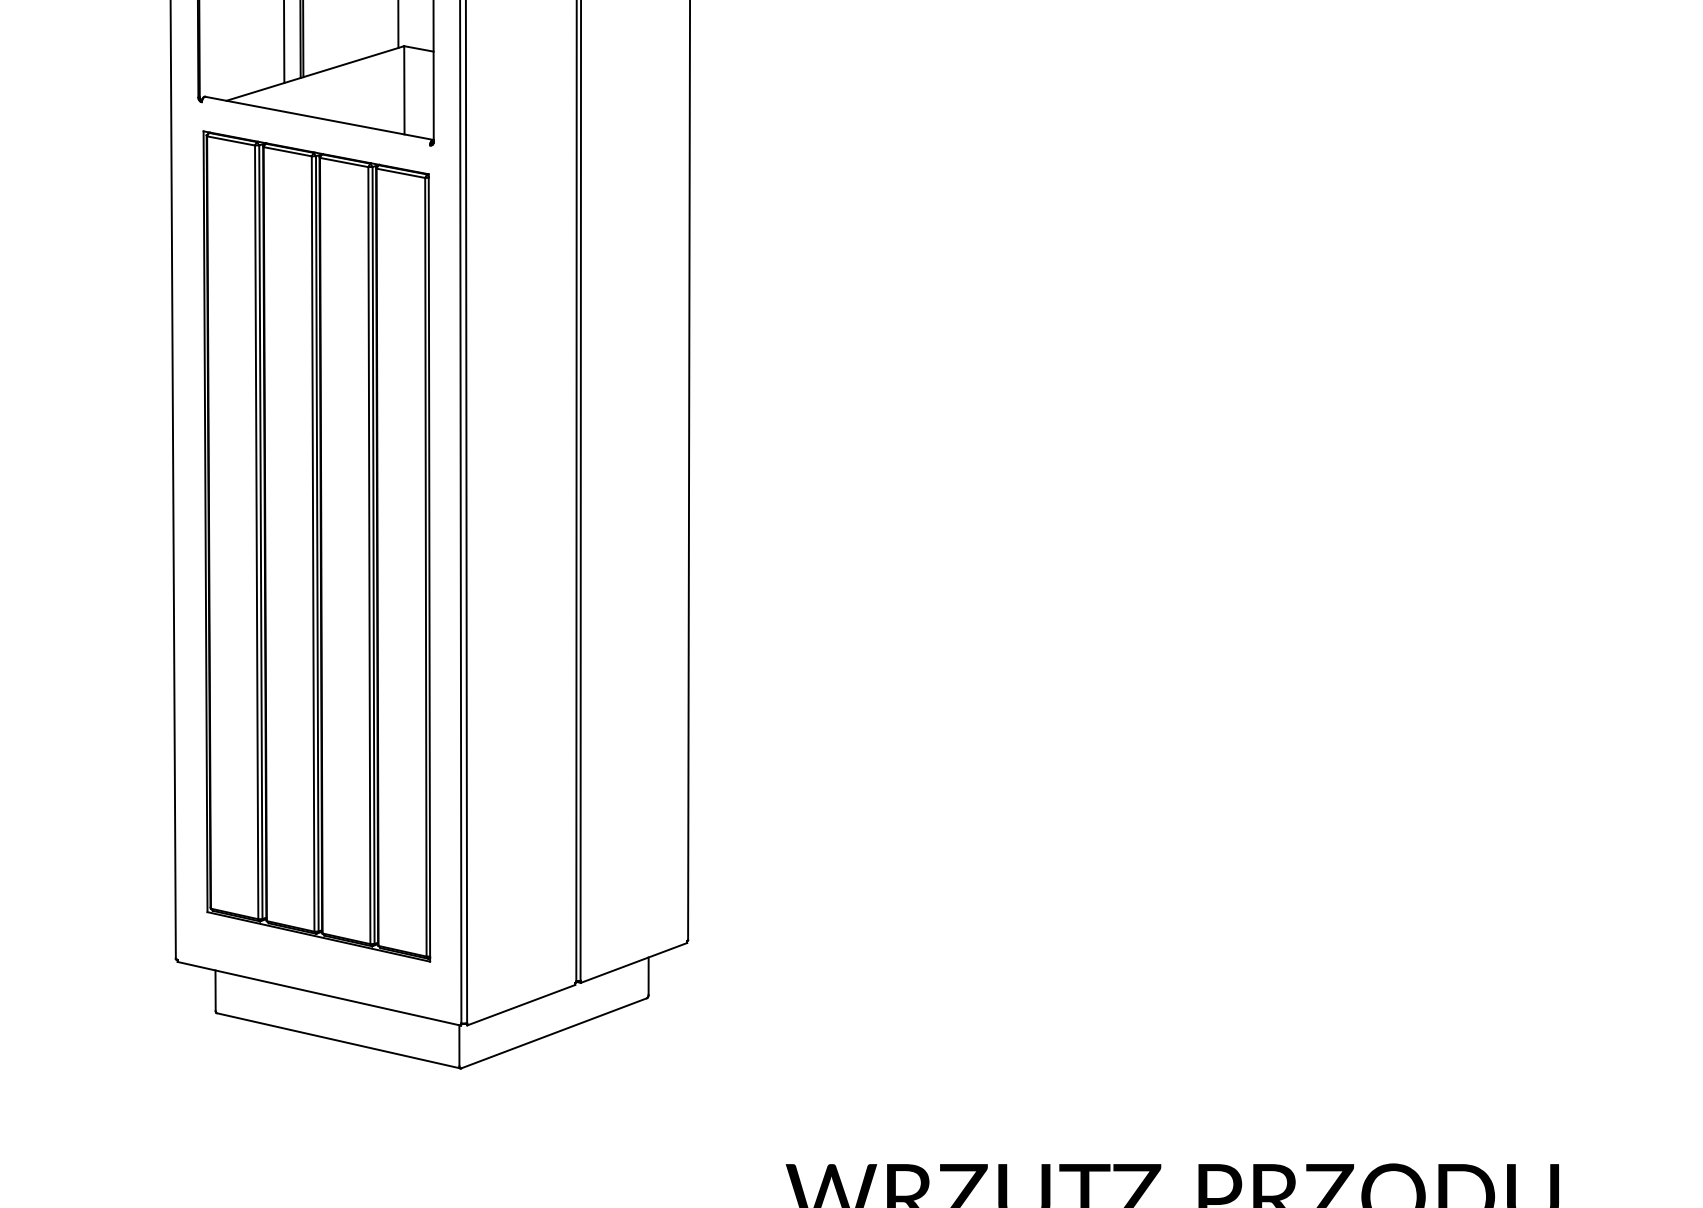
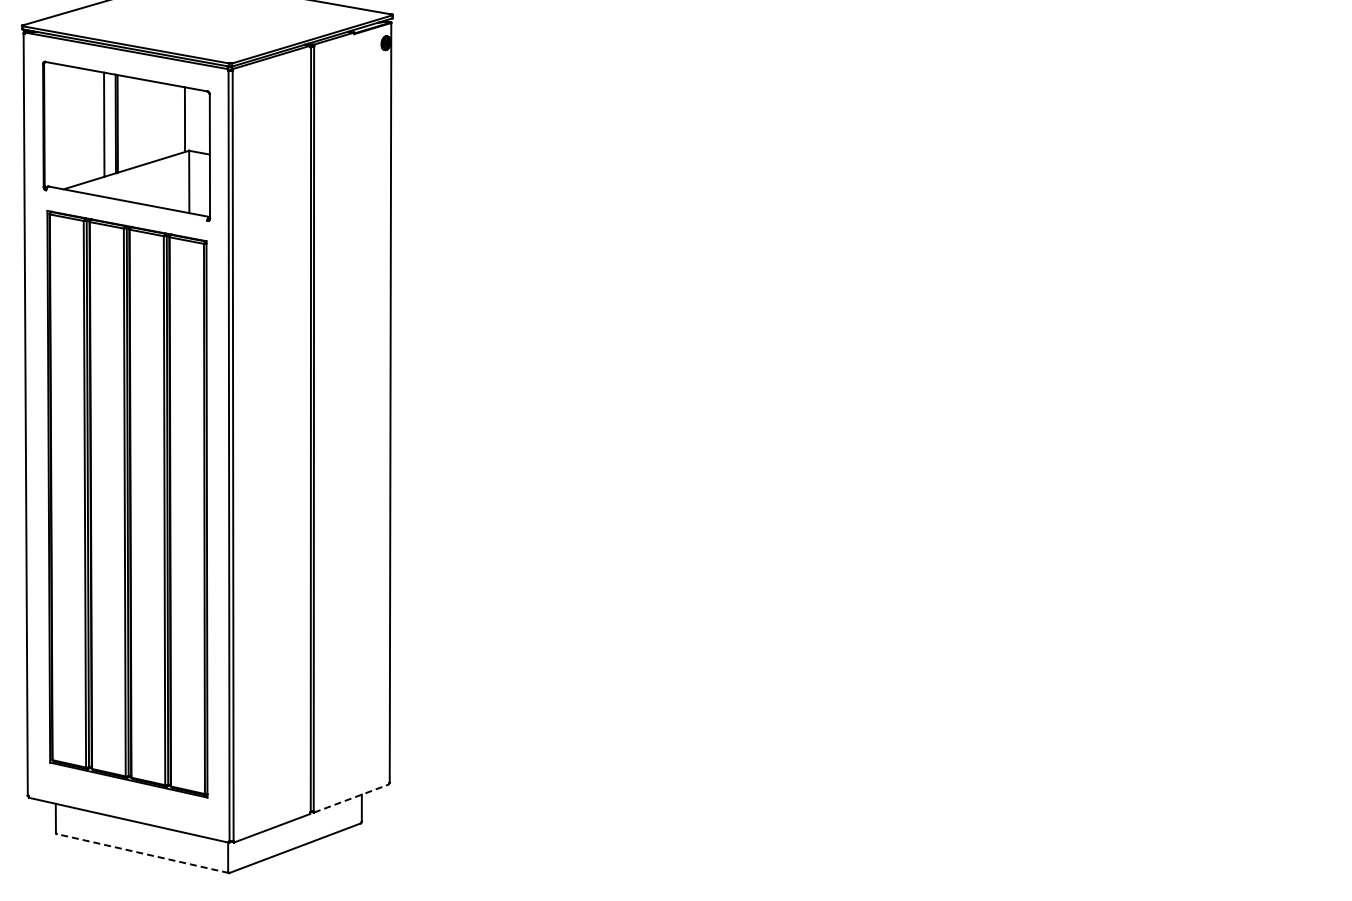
line: (633, 962) -> (351, 798), solid -> dashed
line: (338, 1040) -> (142, 853), solid -> dashed

